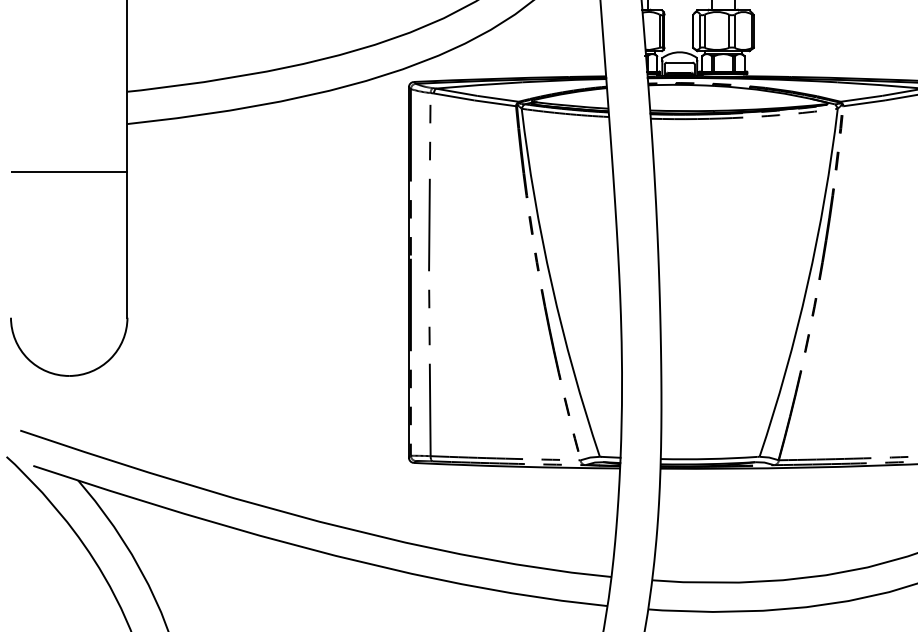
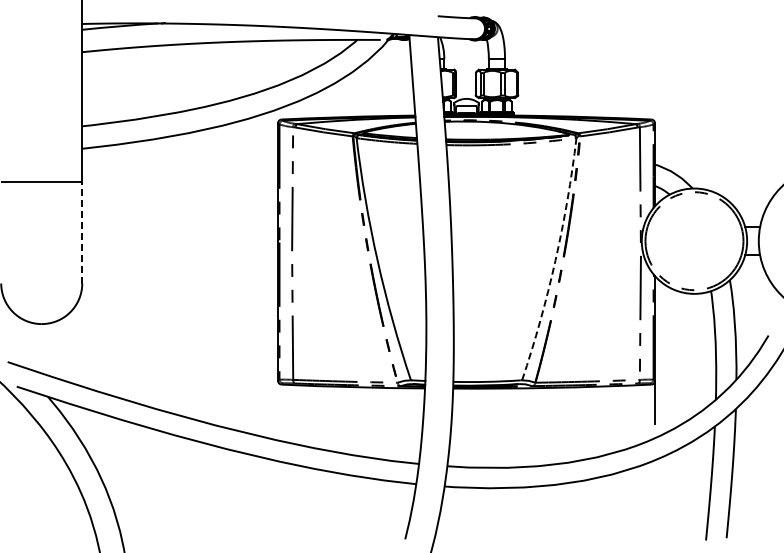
line: (127, 244) -> (82, 232), solid -> dashed
arc: (807, 284) -> (555, 260), solid -> dashed

